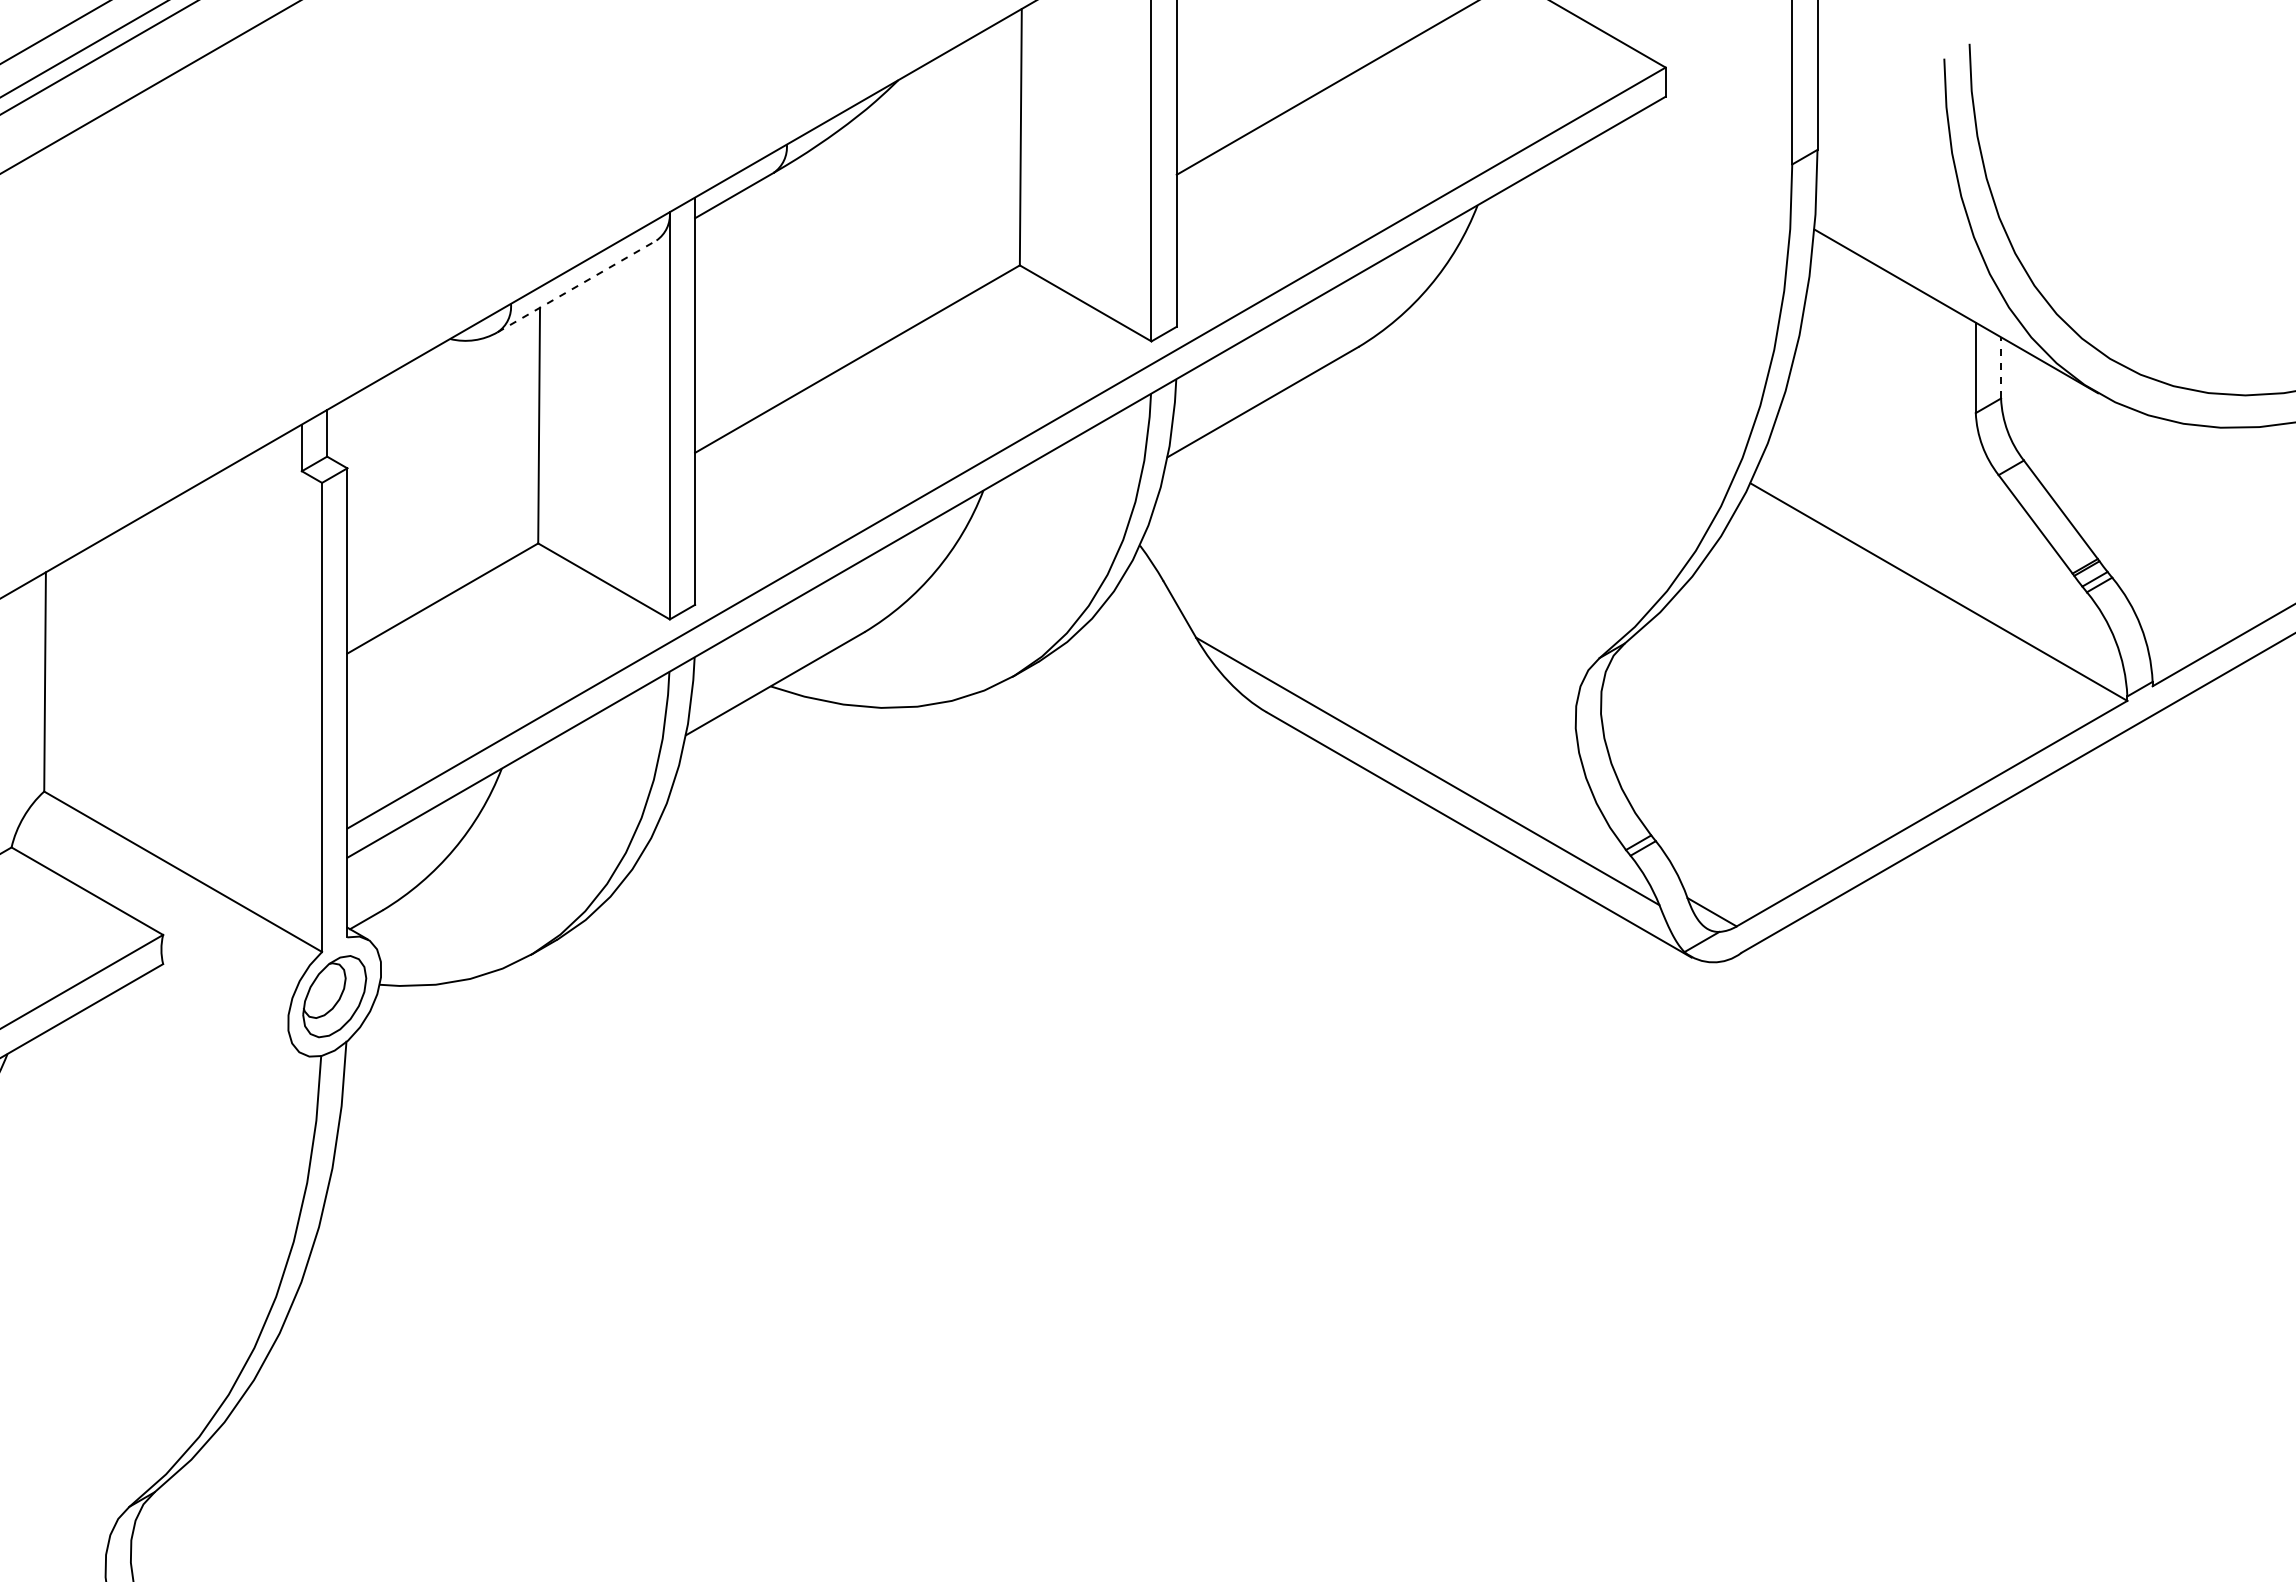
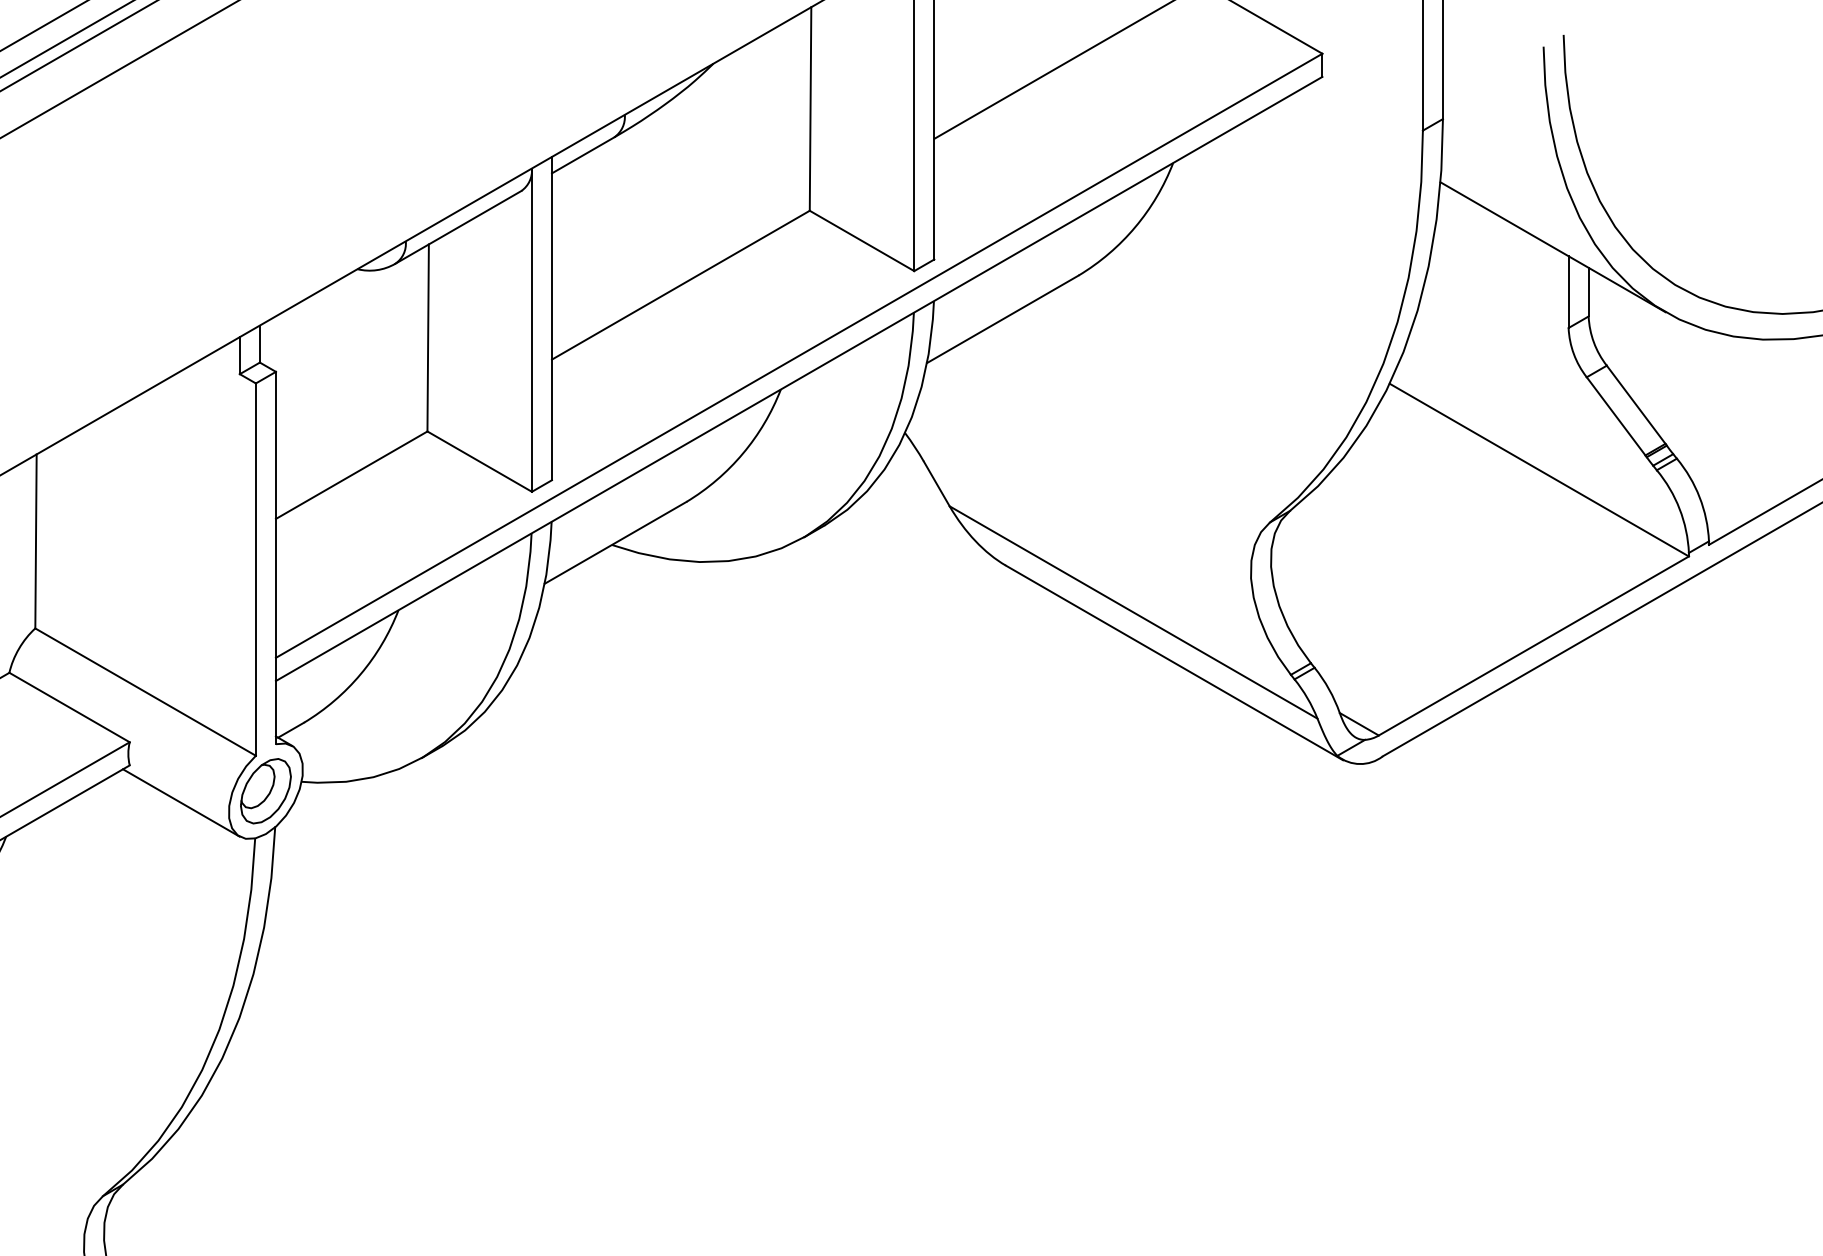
line: (577, 286) -> (458, 227), dashed -> solid
line: (2001, 367) -> (1589, 291), dashed -> solid
line: (227, 1011) -> (180, 803), added

